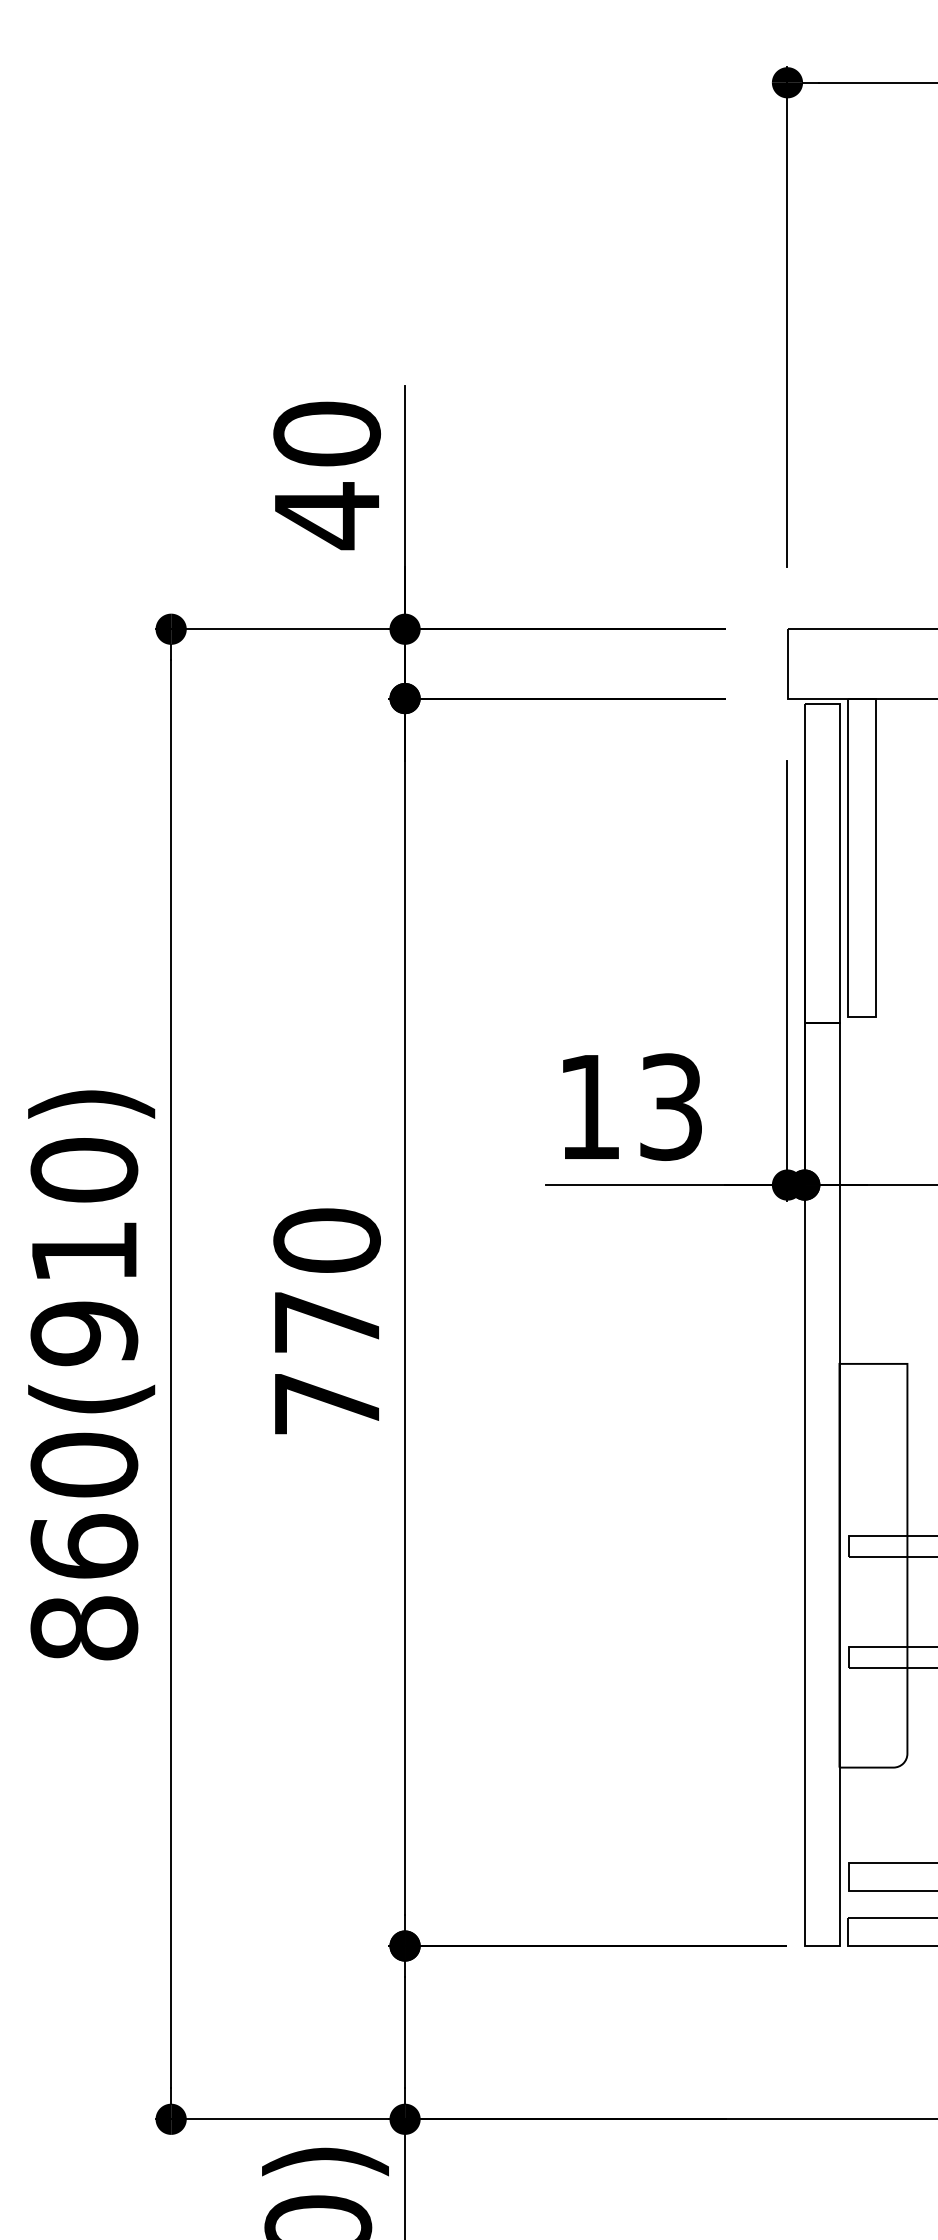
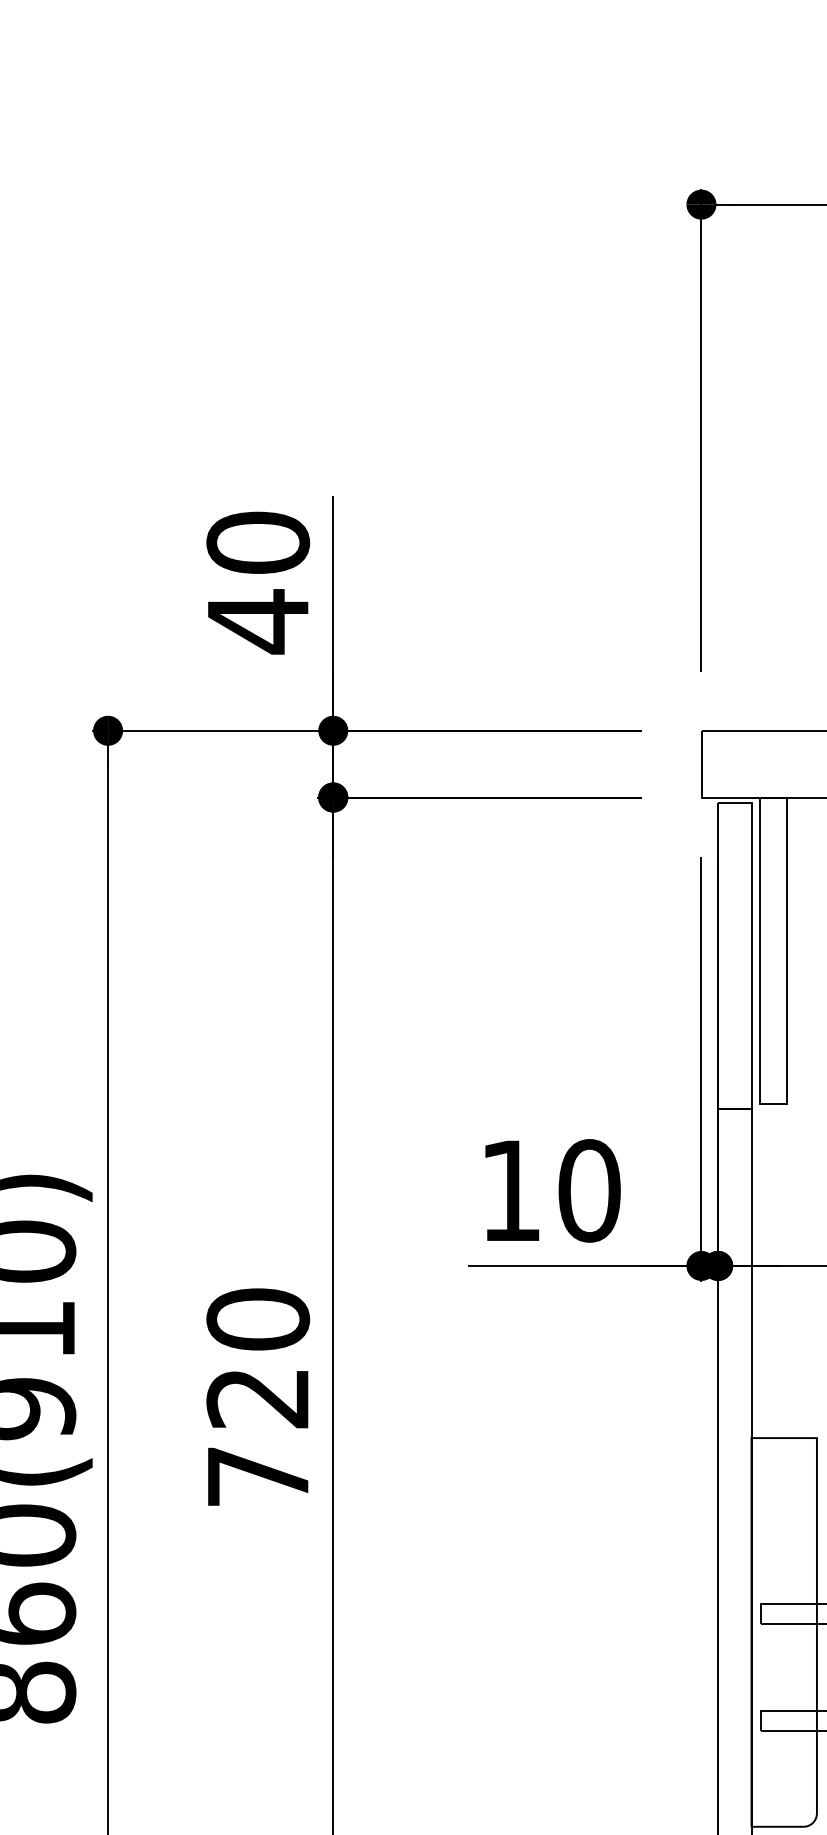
text: (671, 1106) -> (589, 1190), 13 -> 10
text: (326, 1322) -> (257, 1398), 770 -> 720

